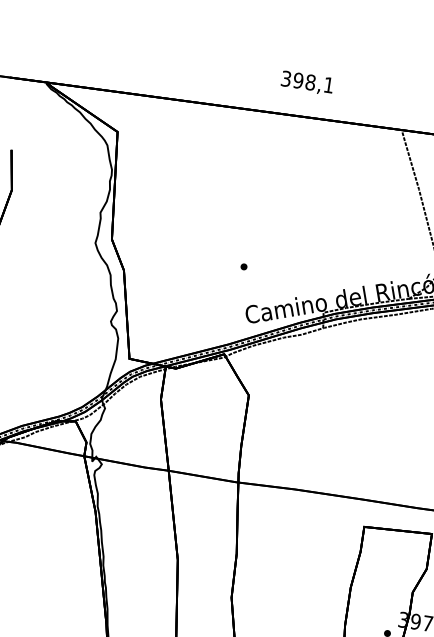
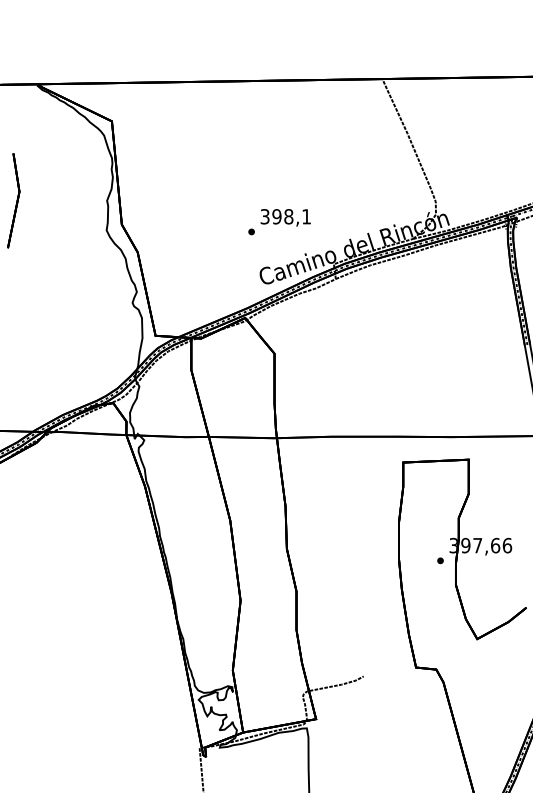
text: (307, 82) -> (285, 217), moved

